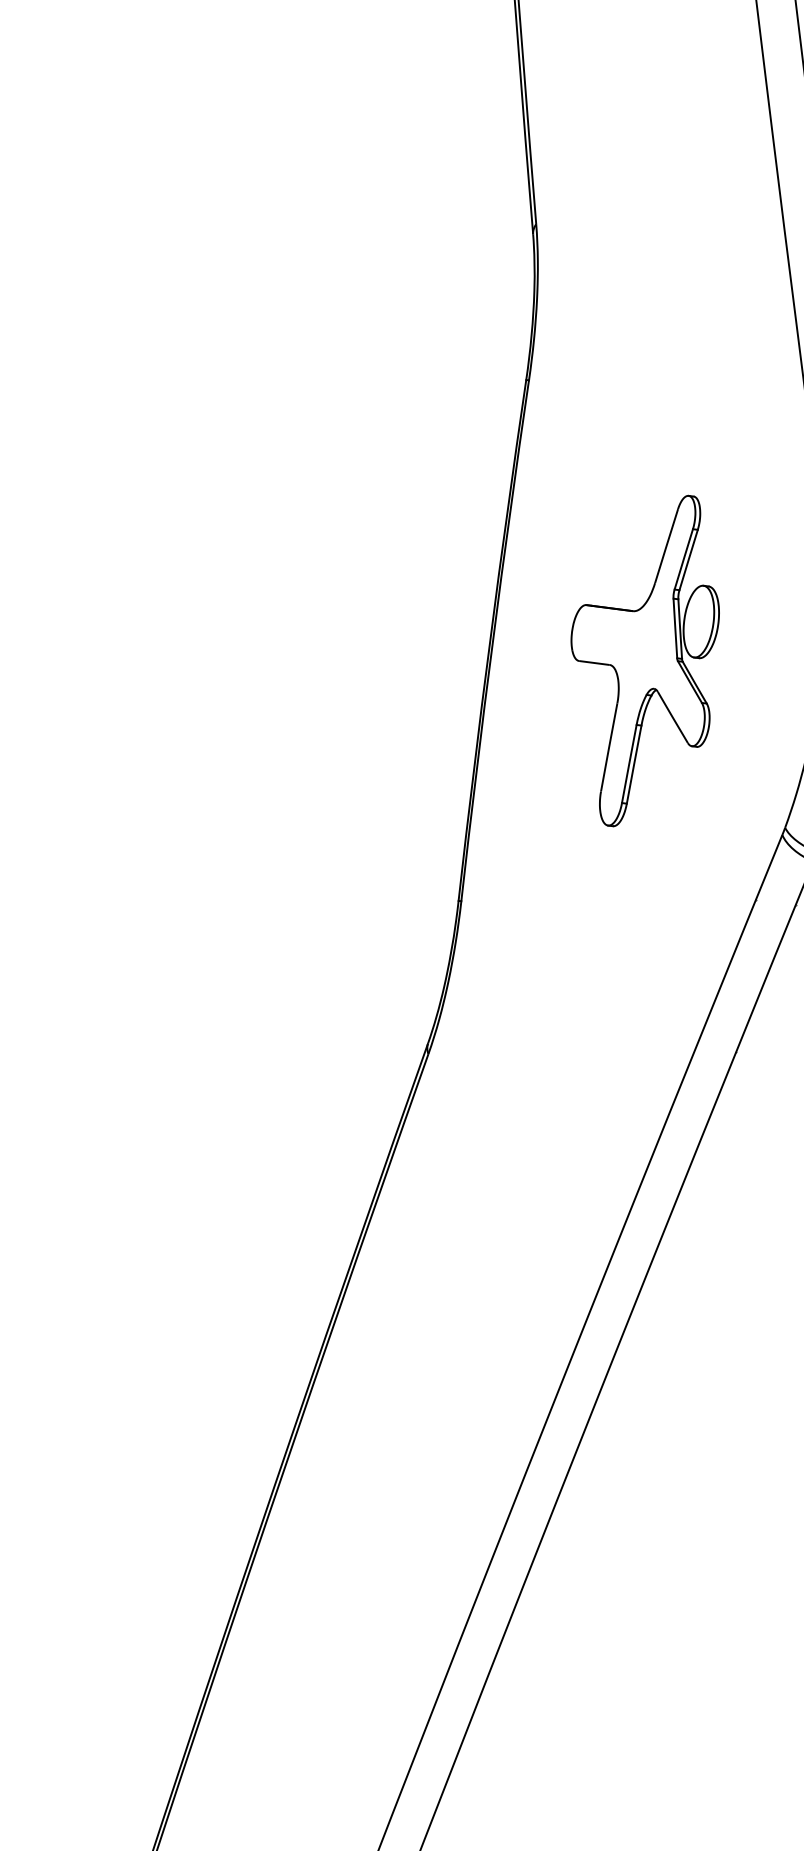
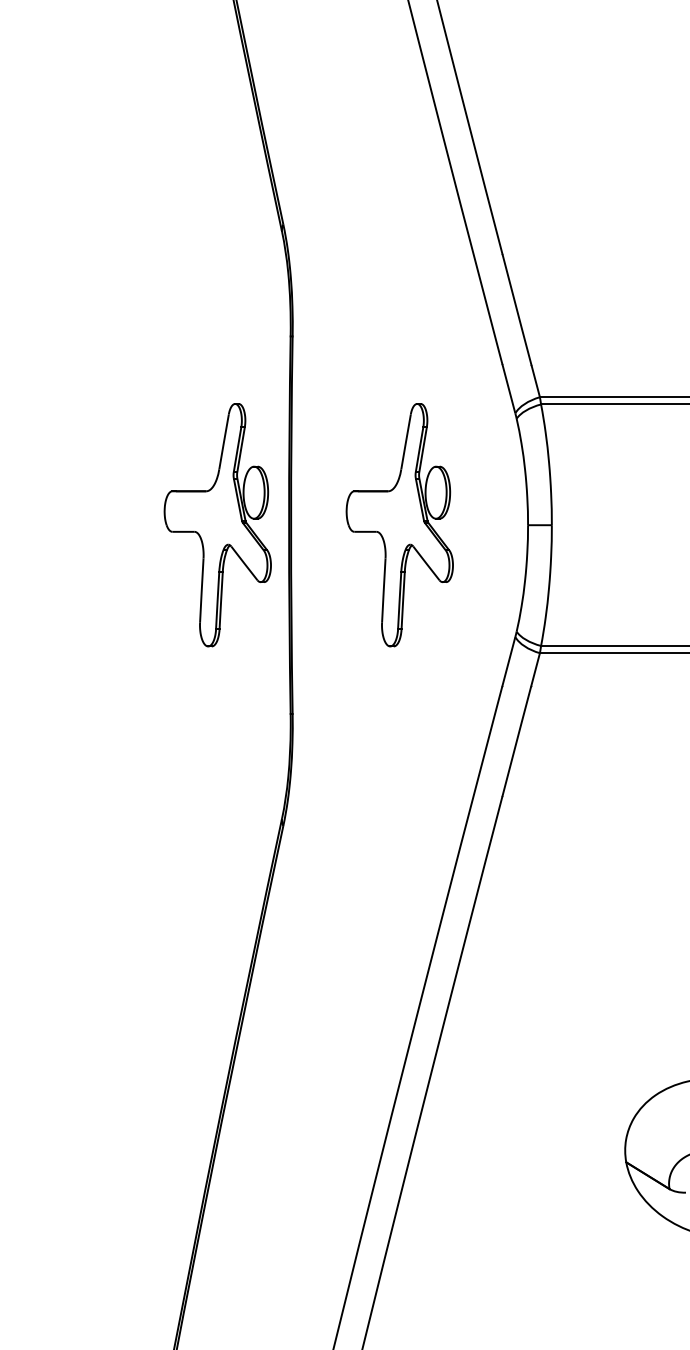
part: (391, 627) -> (217, 525), added

